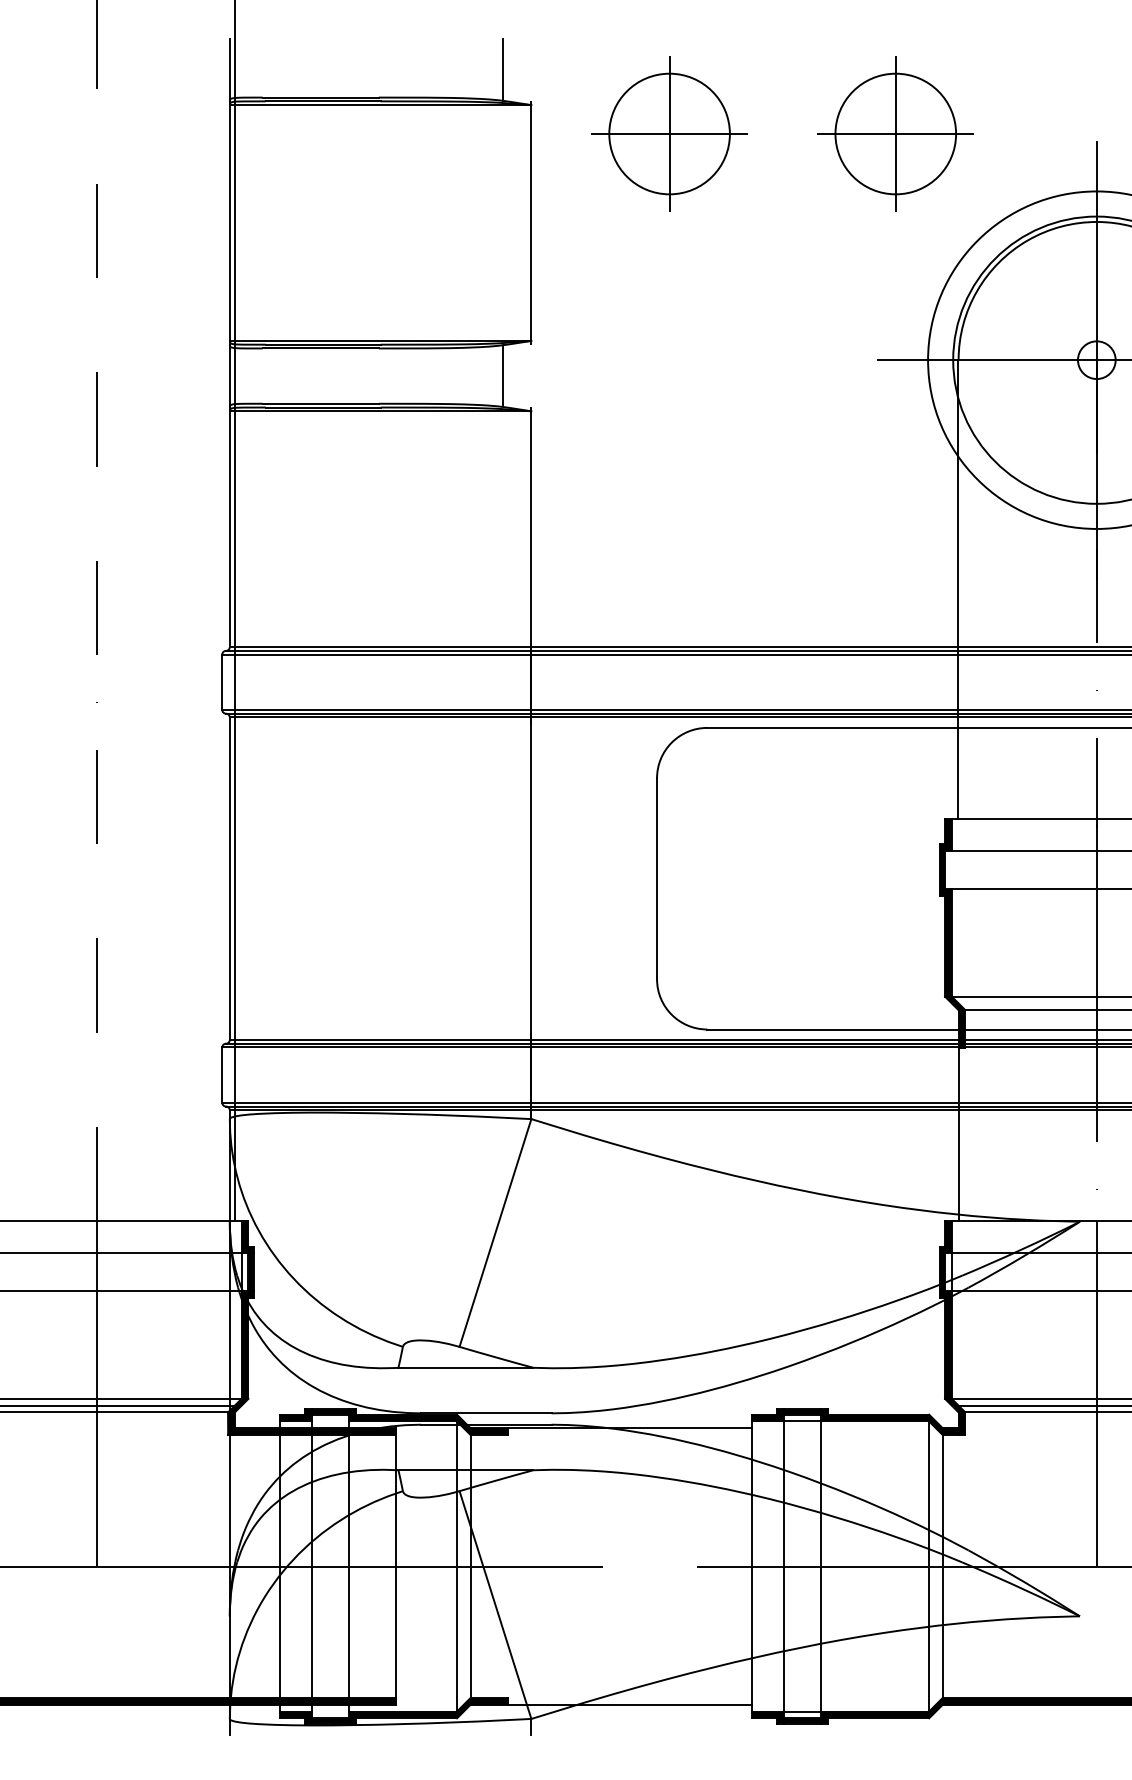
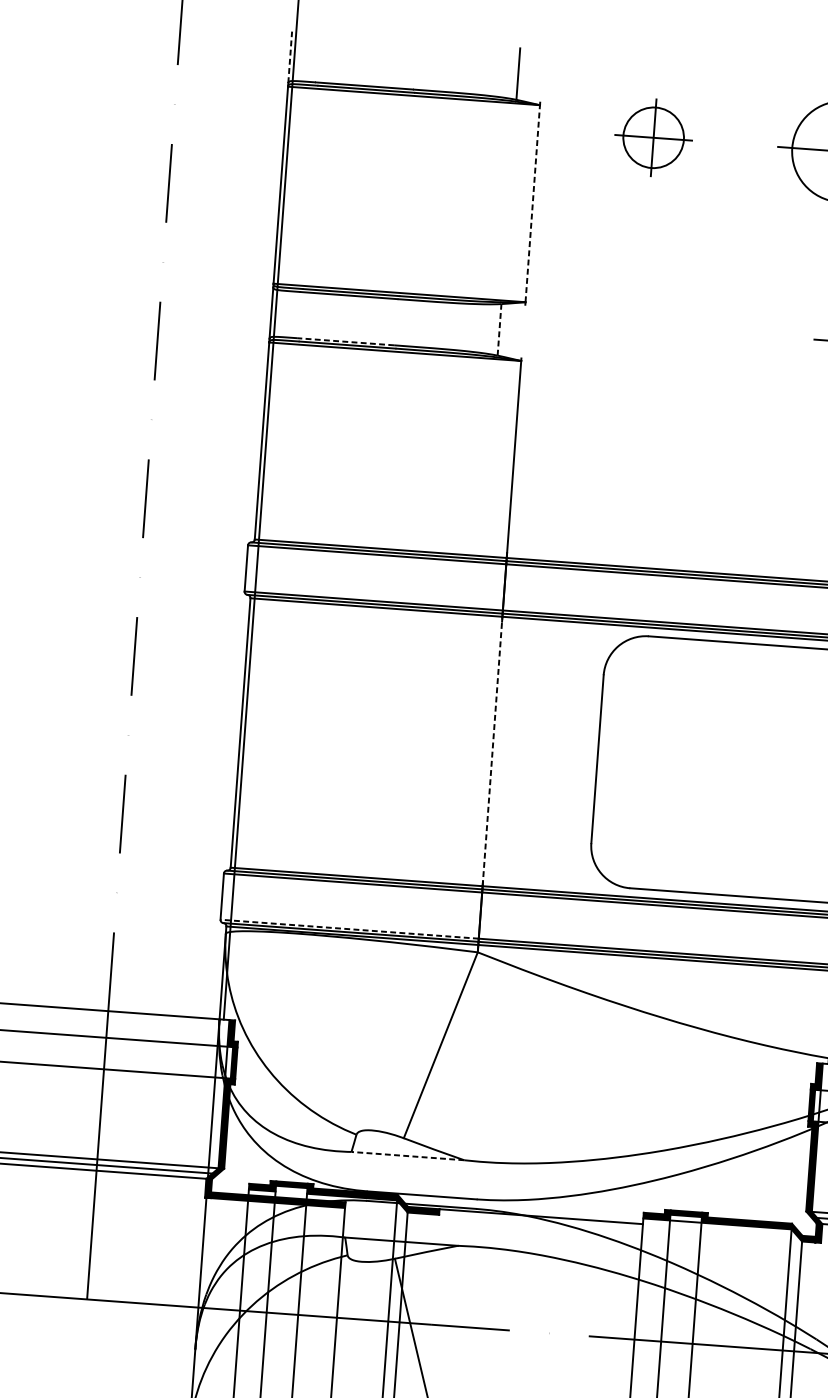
line: (229, 70) -> (289, 57), solid -> dashed
part: (669, 133) -> (653, 137), size x0.6
line: (531, 223) -> (532, 204), solid -> dashed
line: (502, 376) -> (499, 330), solid -> dashed
line: (320, 403) -> (345, 341), solid -> dashed
line: (531, 878) -> (492, 751), solid -> dashed
line: (376, 1102) -> (349, 928), solid -> dashed
line: (465, 1367) -> (407, 1155), solid -> dashed

